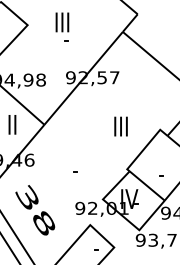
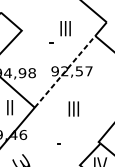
text: (62, 22) -> (65, 28), moved
line: (83, 78) -> (64, 71), solid -> dashed
text: (120, 126) -> (73, 108), moved

